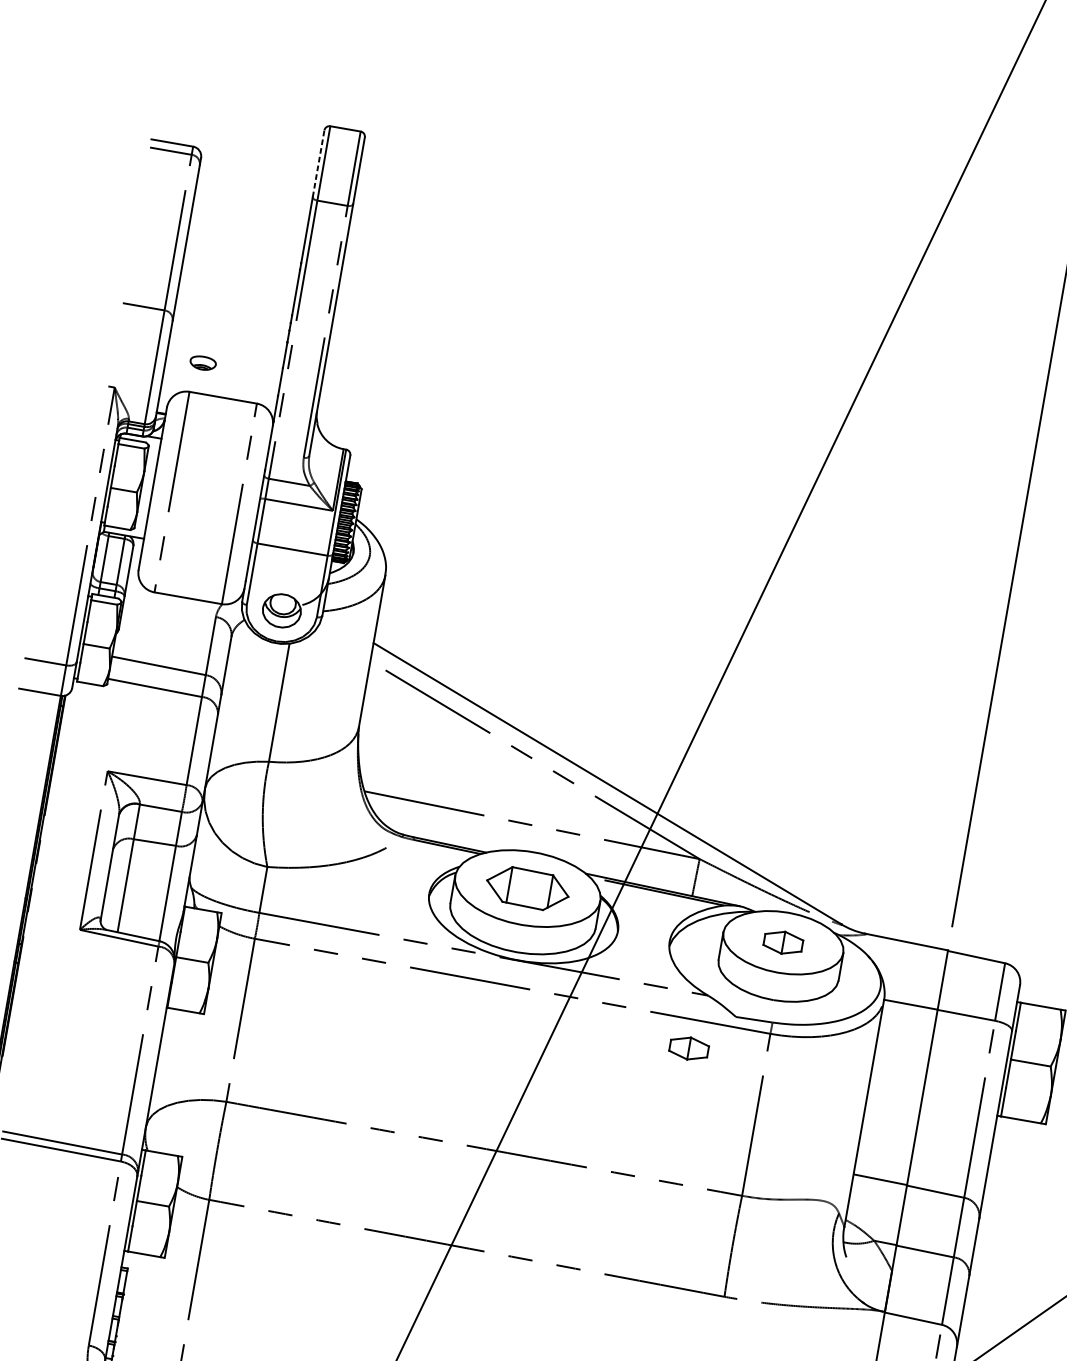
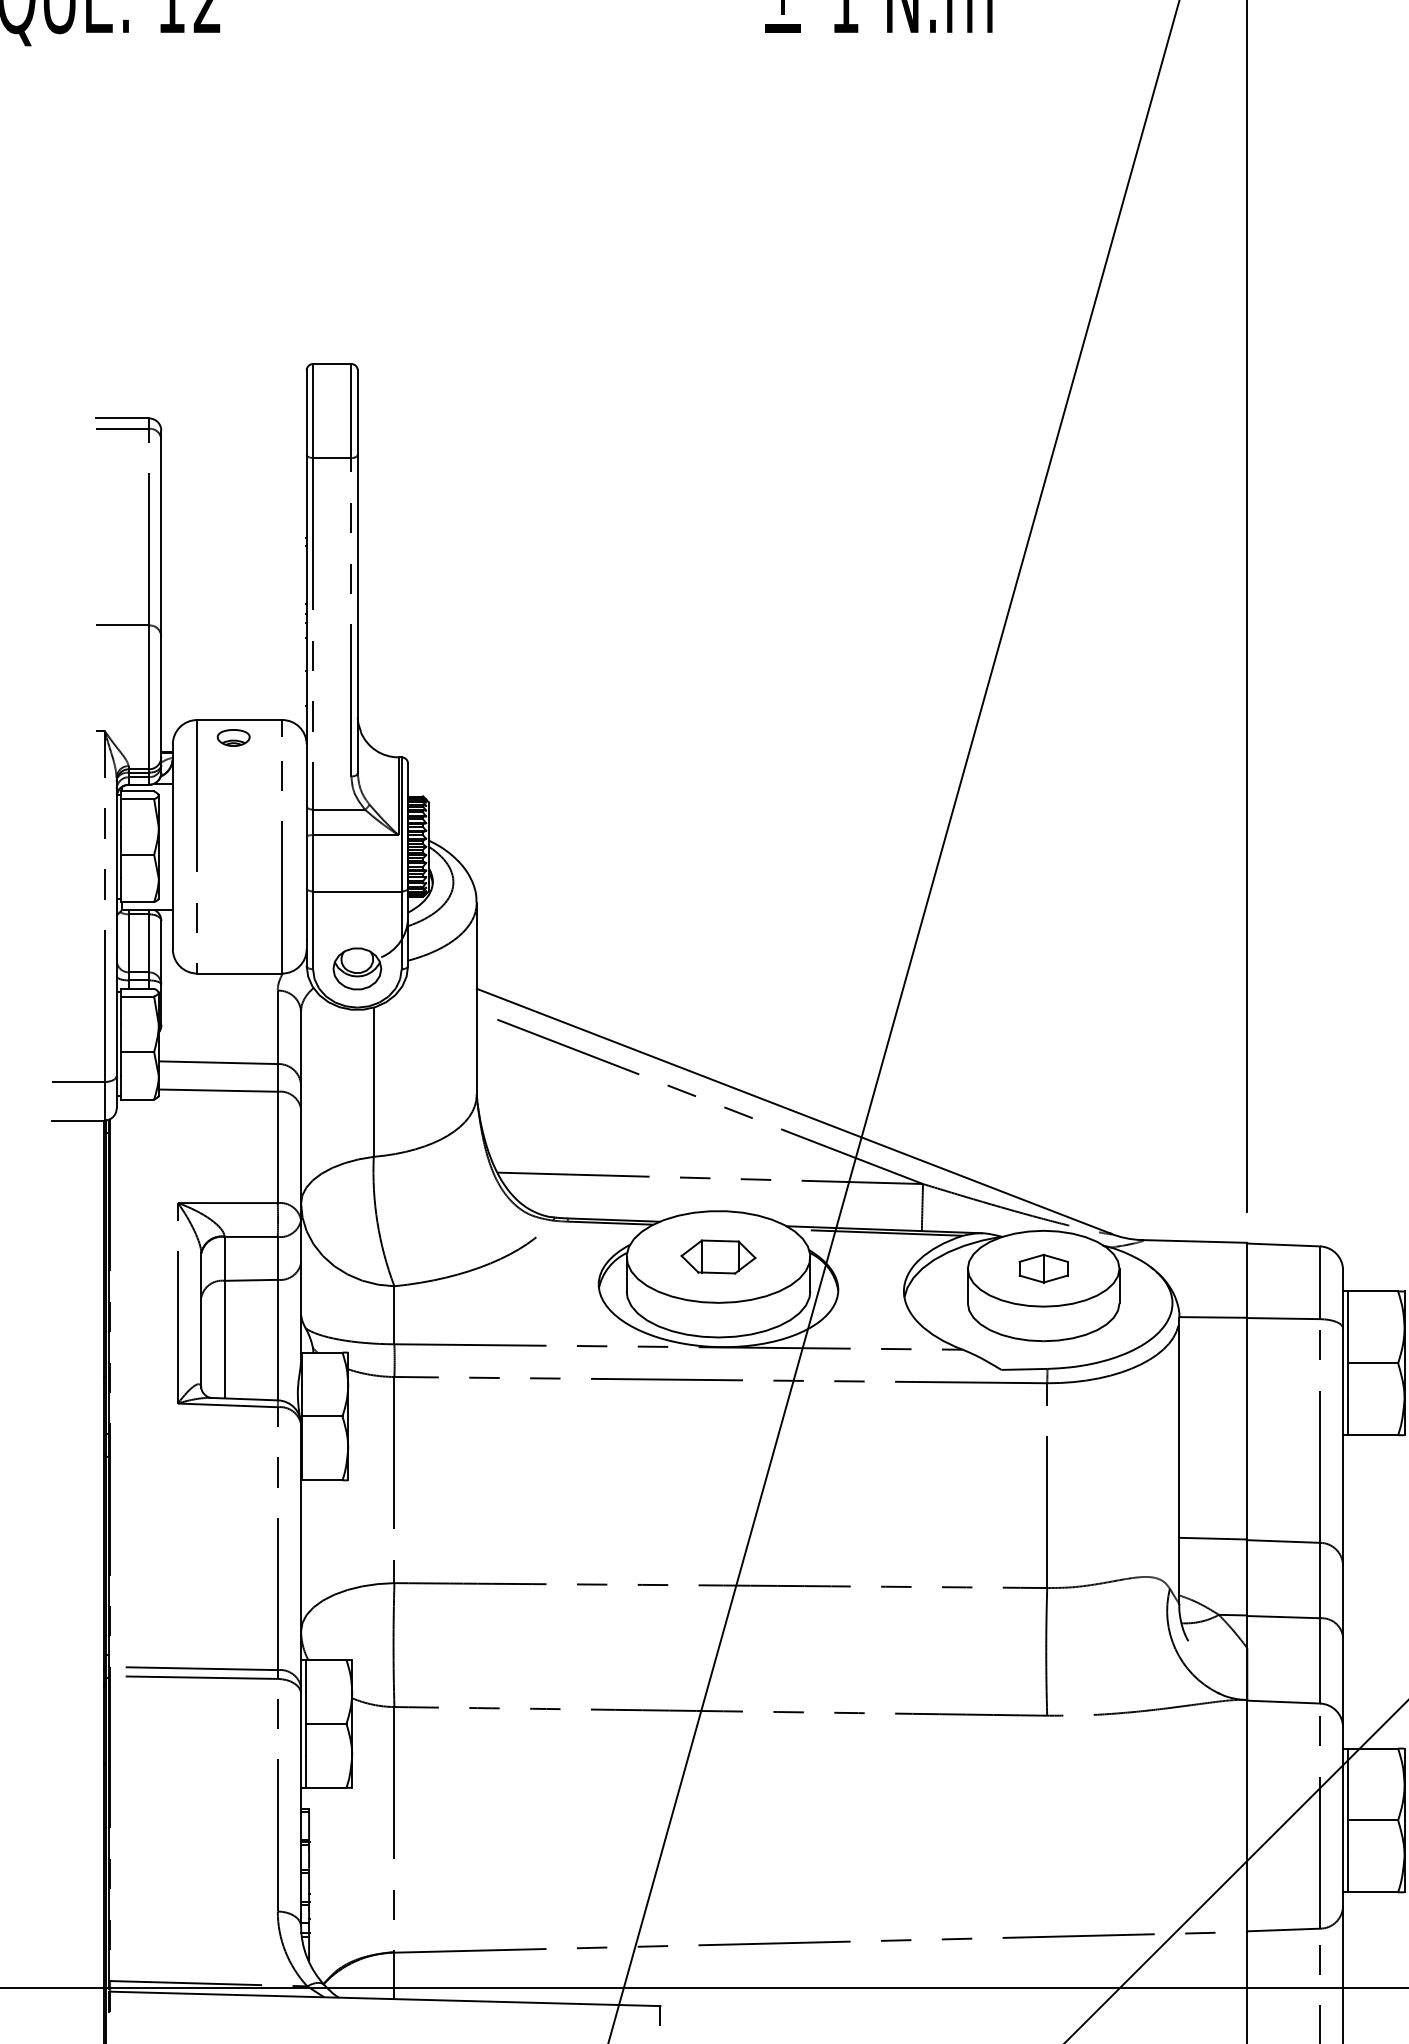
line: (318, 163) -> (306, 412), dashed -> solid
part: (203, 362) -> (233, 737), moved
part: (527, 888) -> (718, 1256), size x0.71
part: (689, 1048) -> (950, 1418), removed

